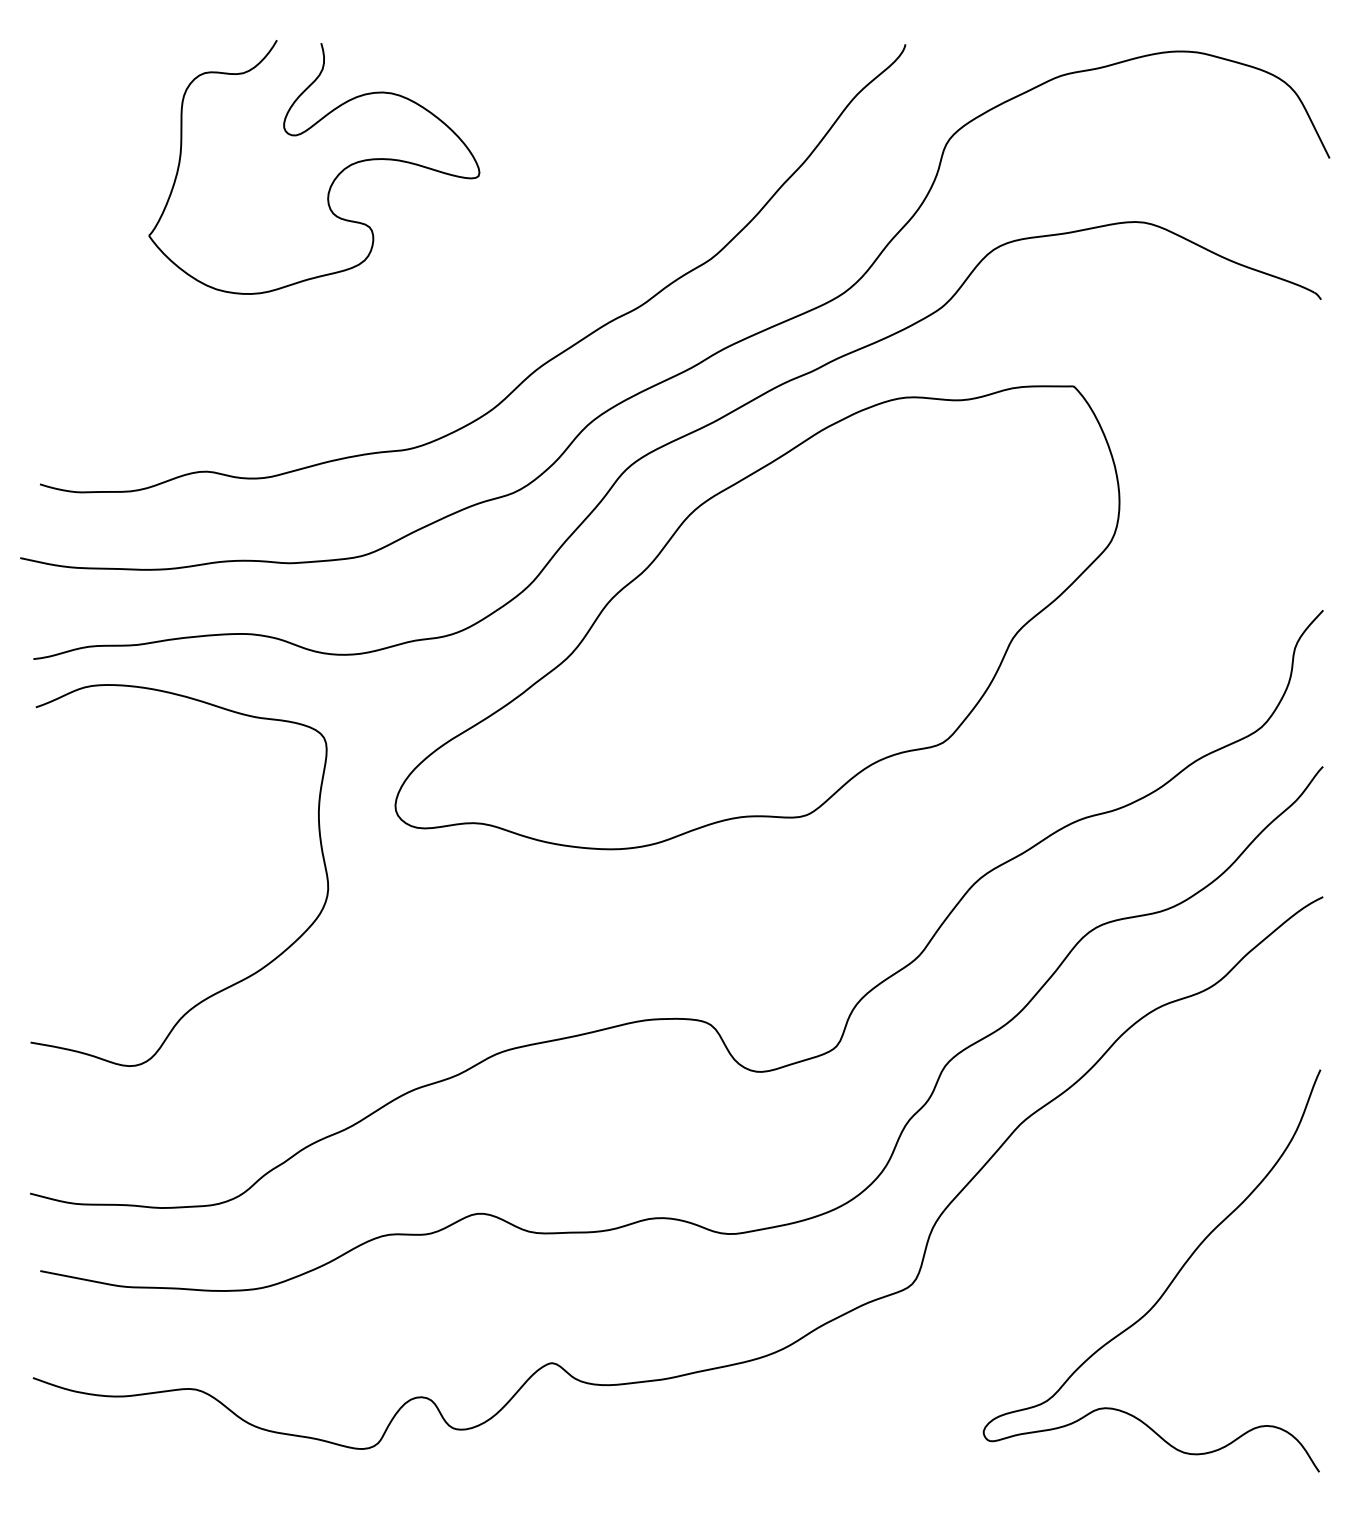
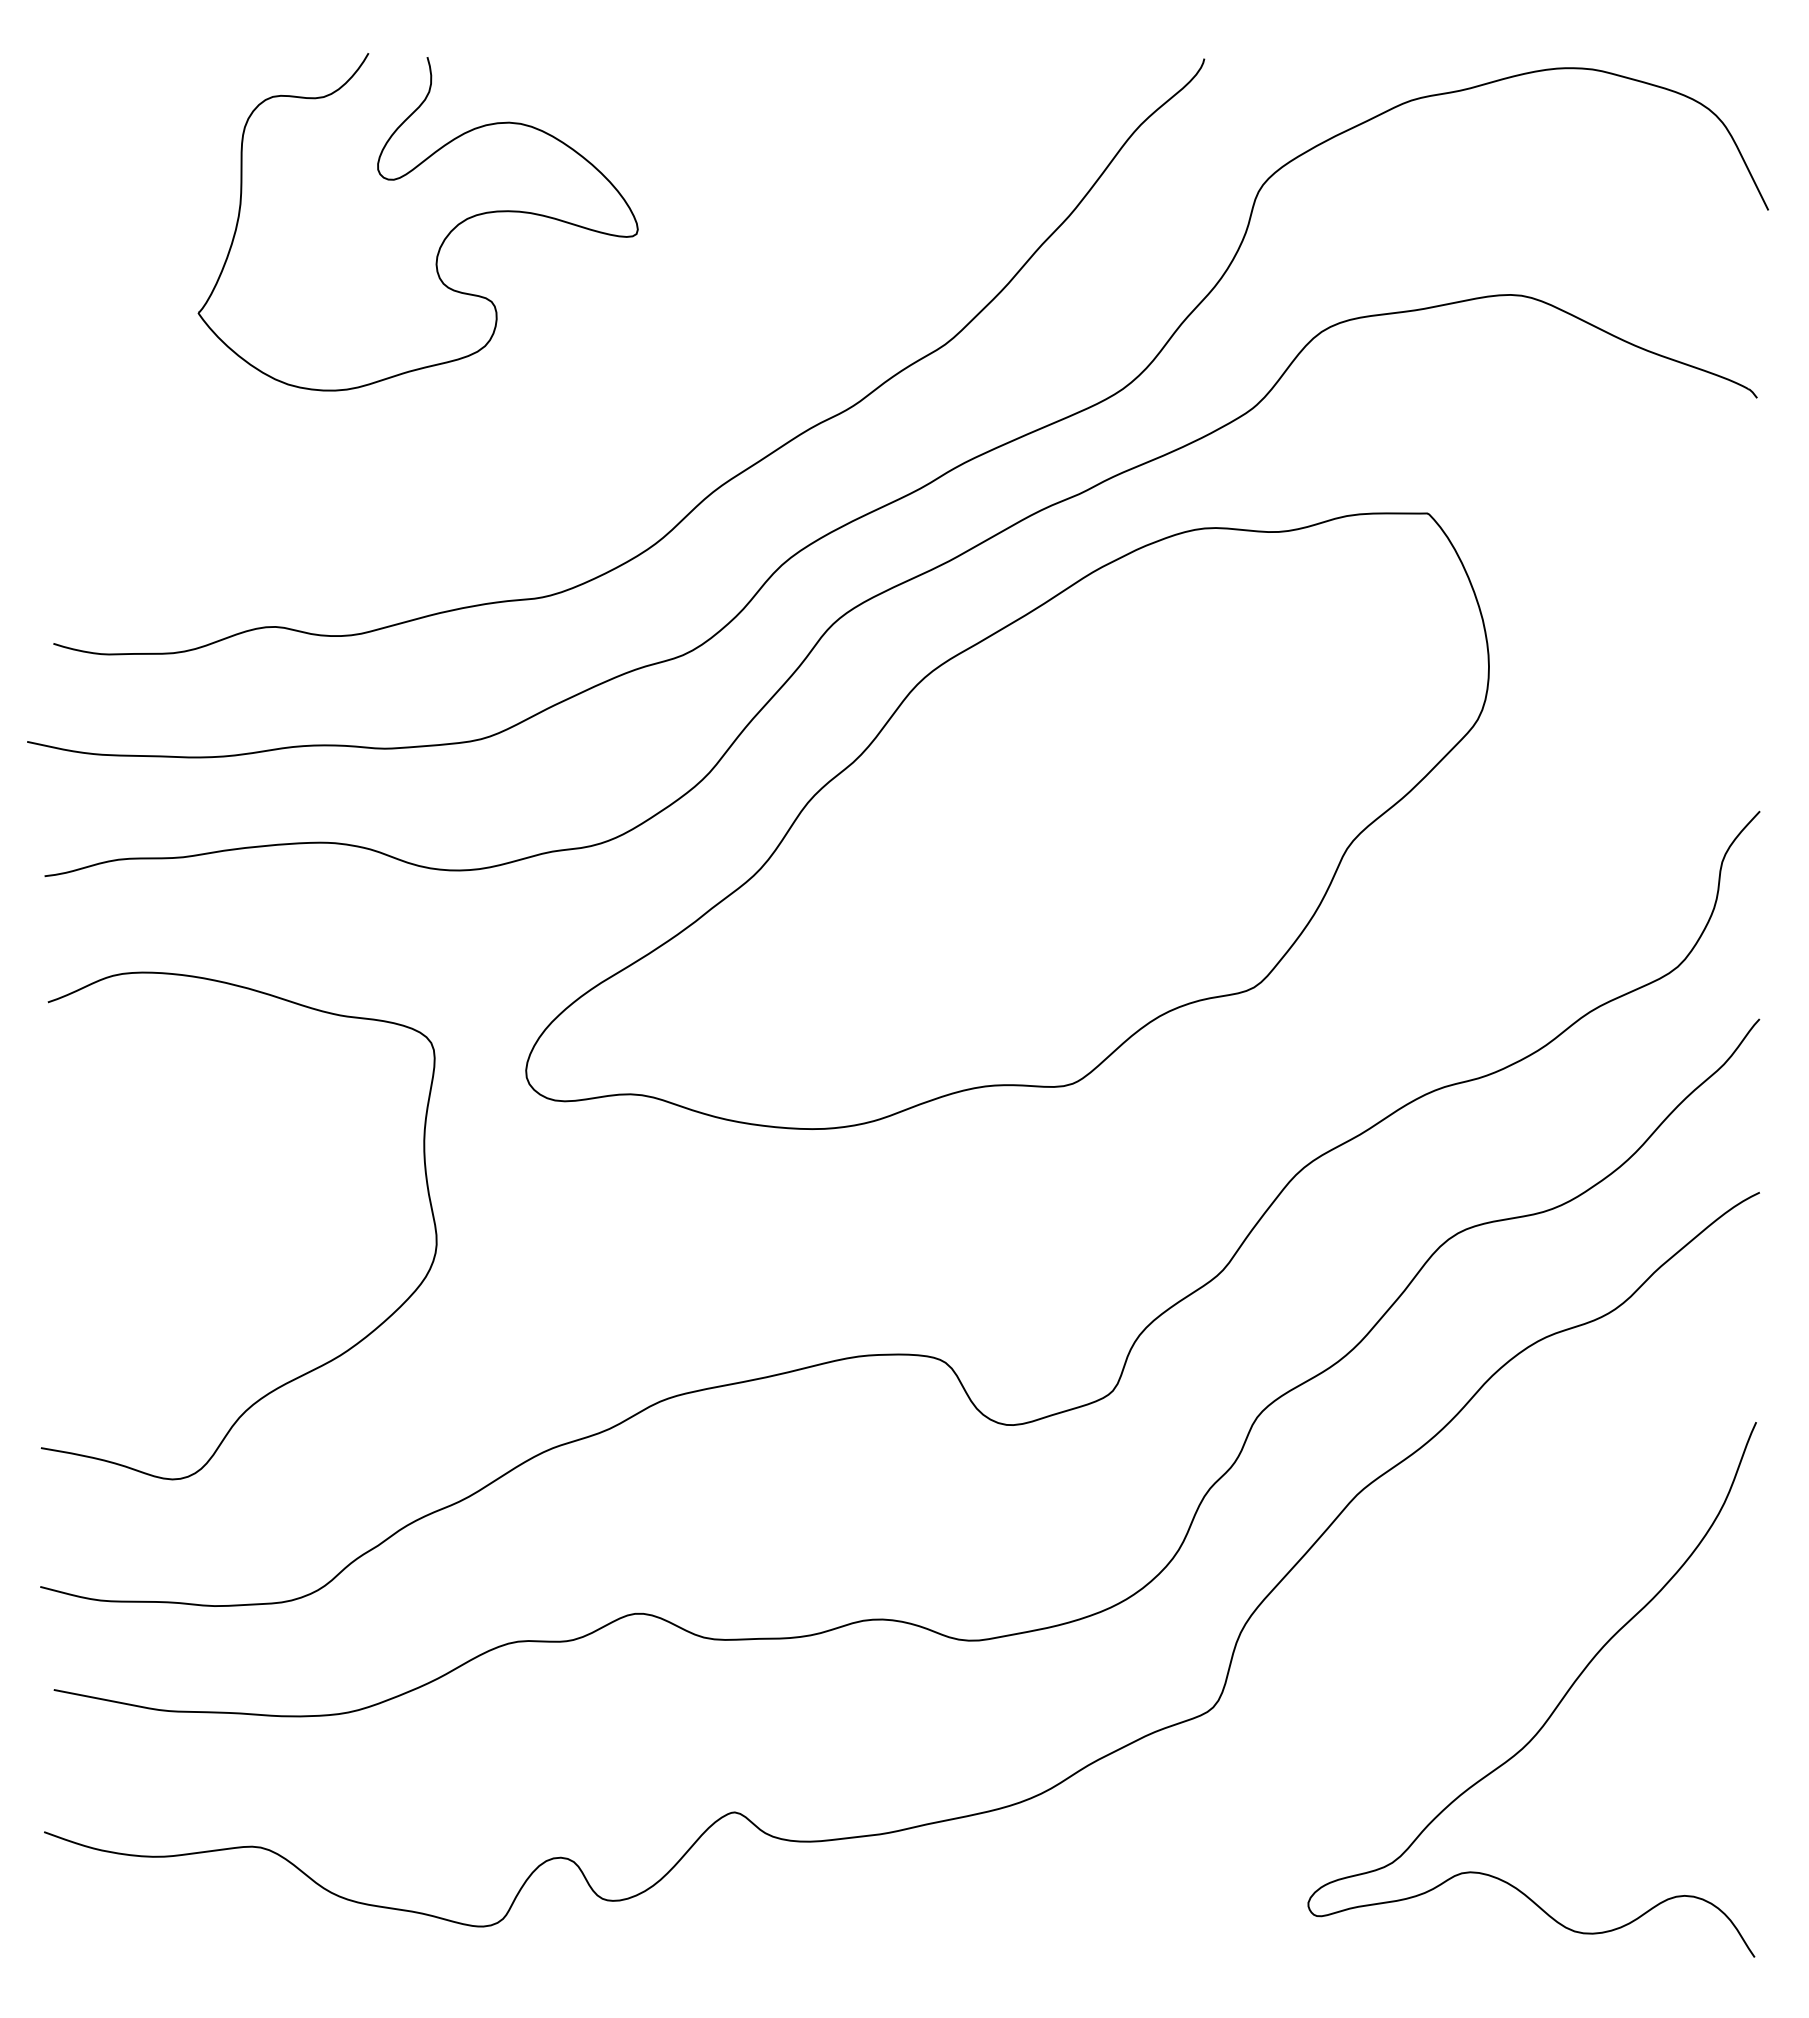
curve: (233, 984) -> (310, 1370), moved

